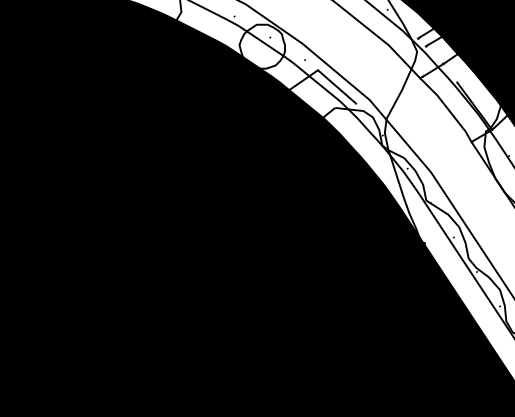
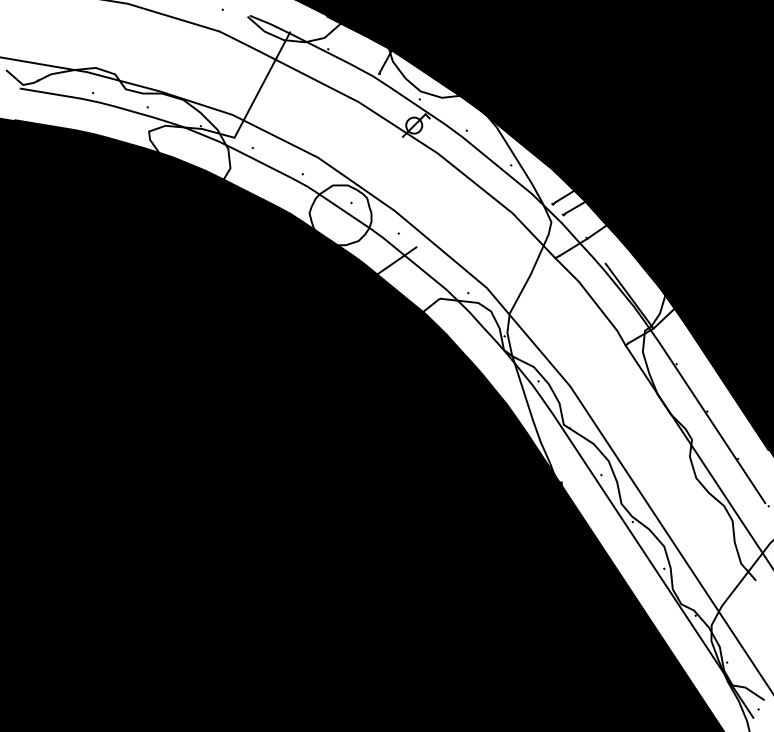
line: (336, 86) -> (441, 269), removed

